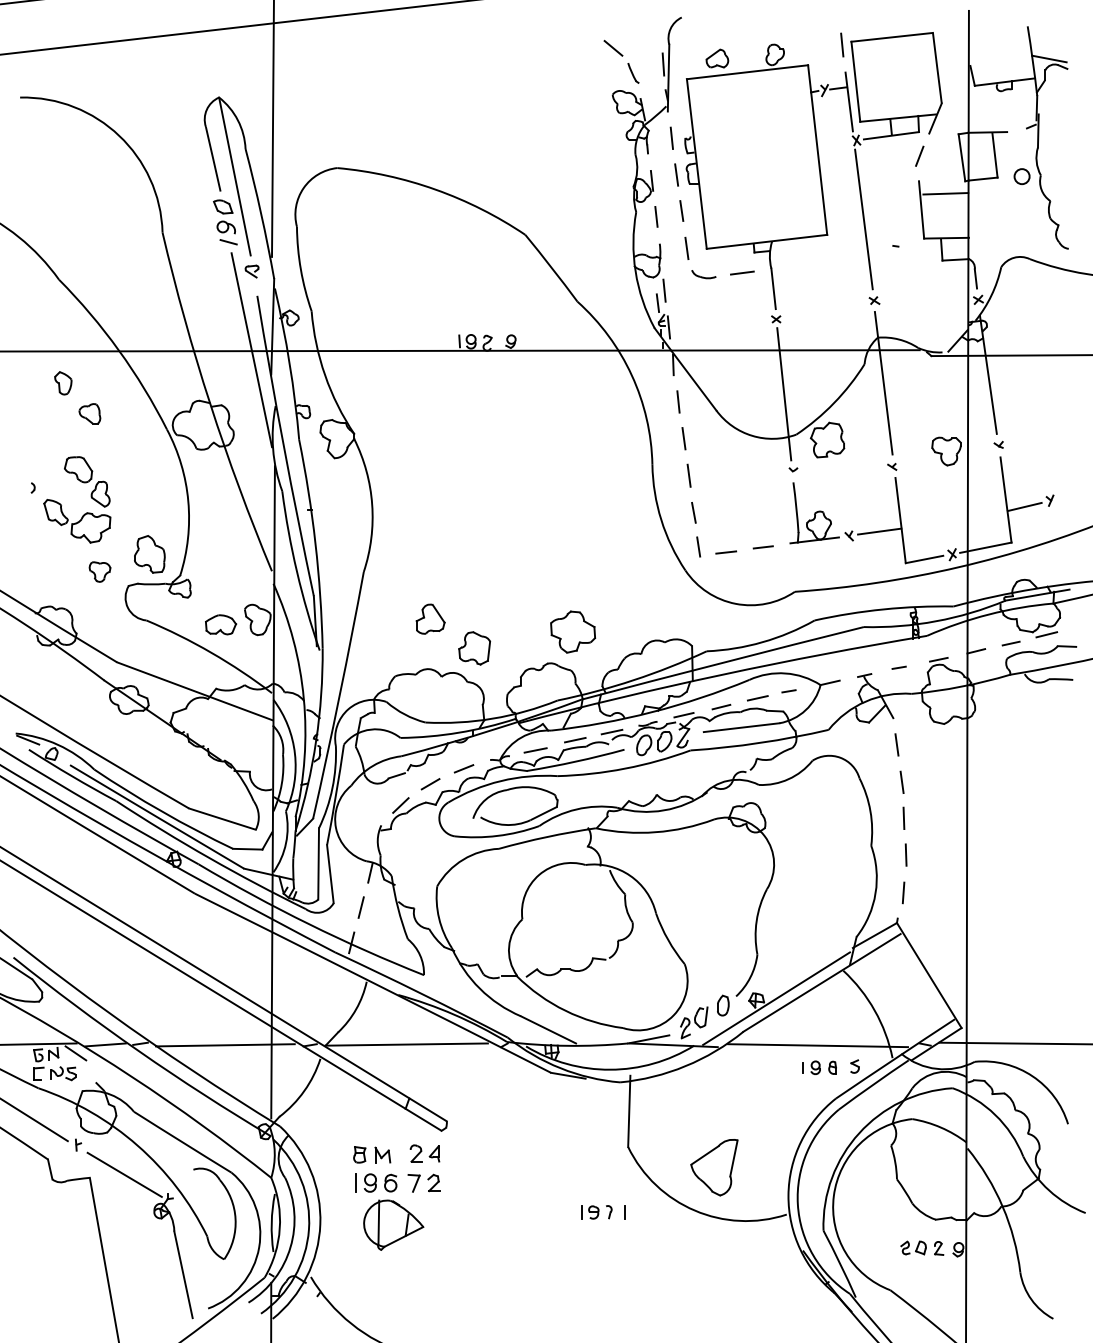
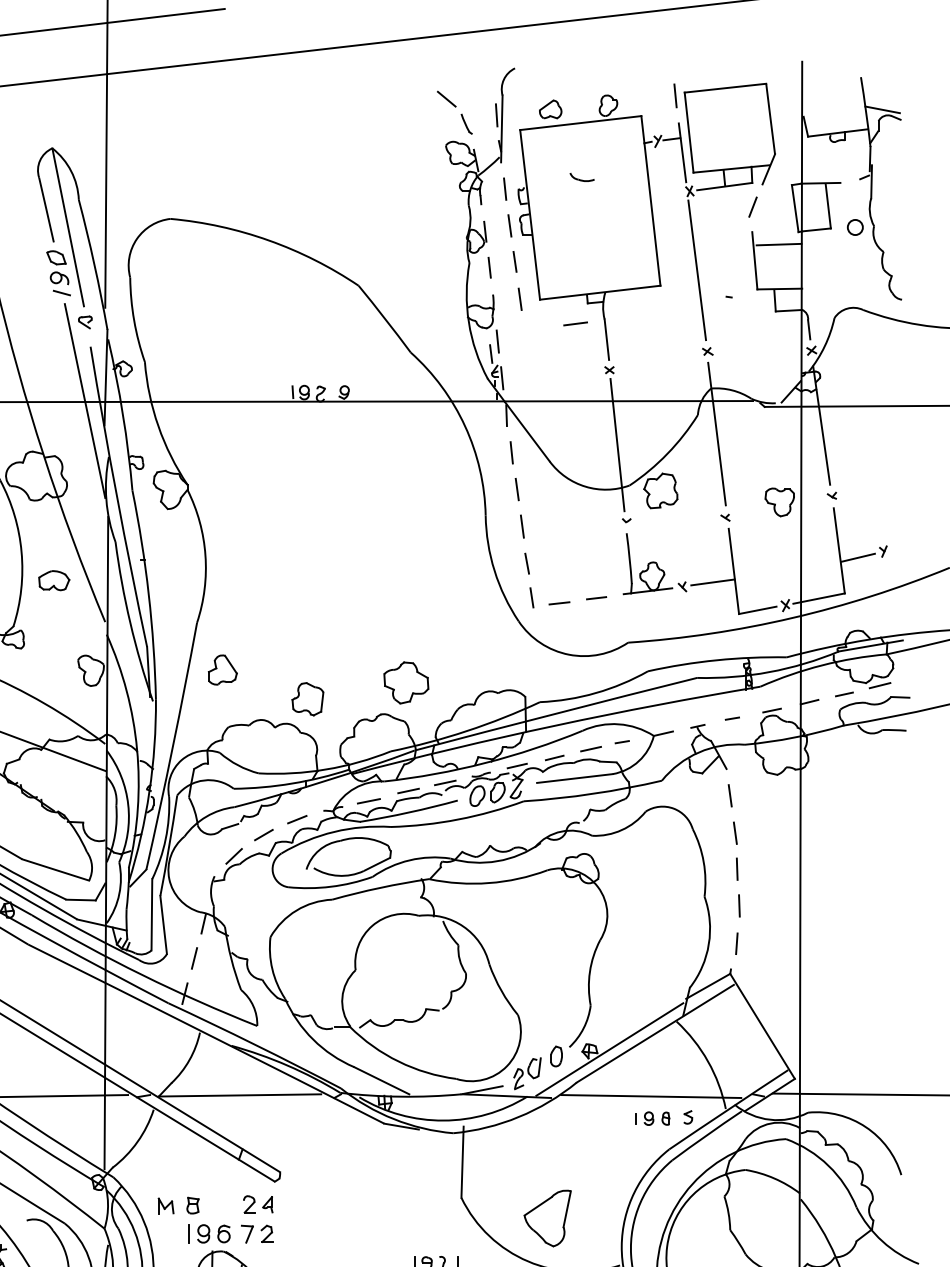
part: (703, 274) -> (581, 177), moved
part: (430, 618) -> (222, 669), moved
part: (221, 624) -> (54, 580), moved
part: (382, 1154) -> (165, 1205), moved

